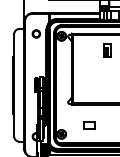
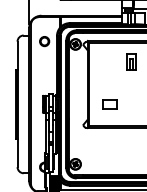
part: (89, 125) -> (109, 104), moved

